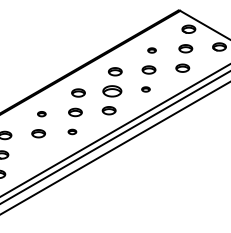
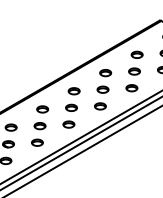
part: (151, 50) -> (136, 54), size x1.67
part: (145, 89) -> (131, 88), size x1.67
part: (111, 90) -> (102, 89), size x0.71
part: (41, 113) -> (42, 108), size x1.67
part: (72, 131) -> (69, 124), size x1.67
part: (35, 152) -> (37, 142), added

